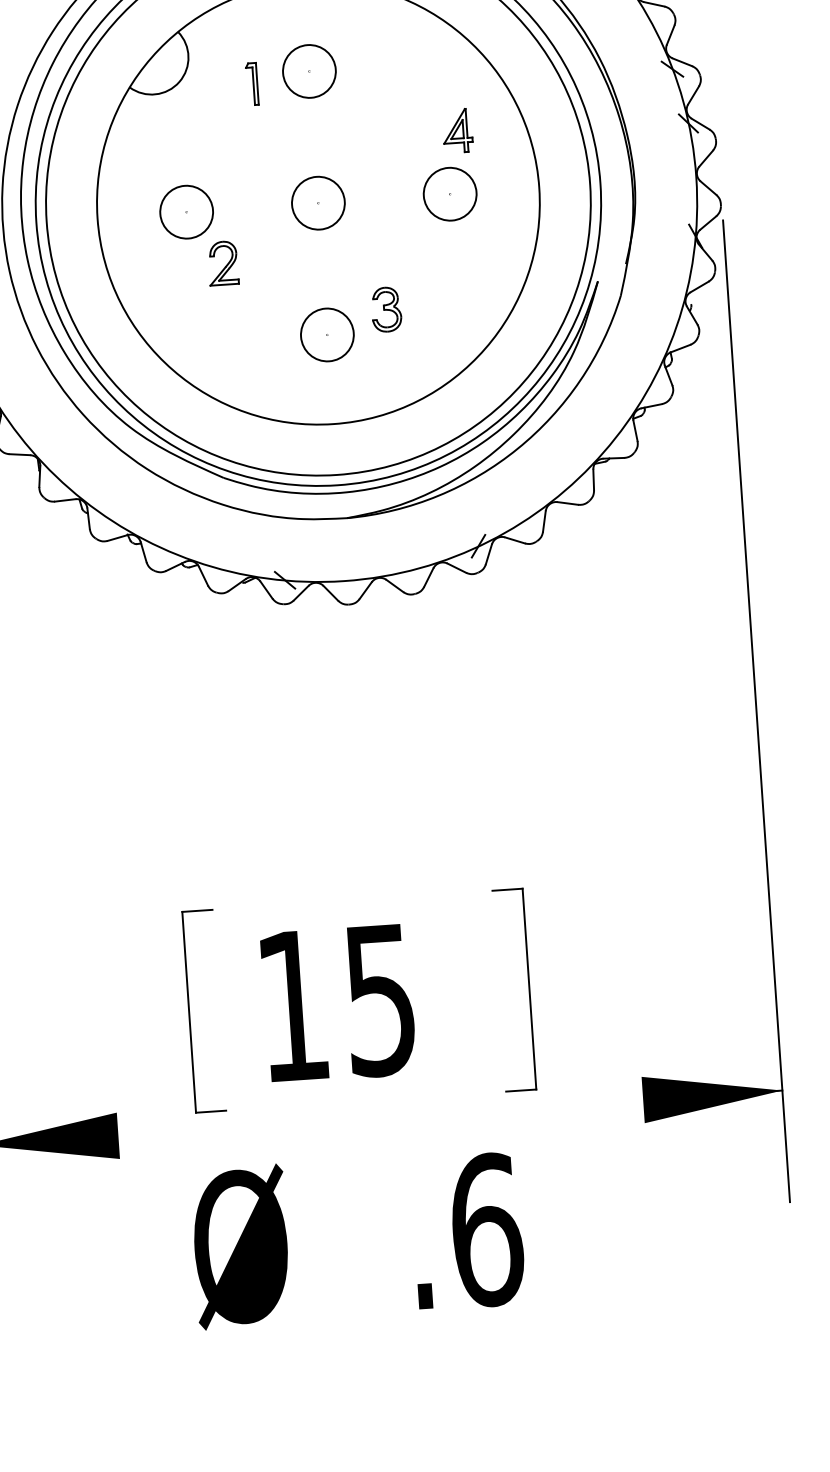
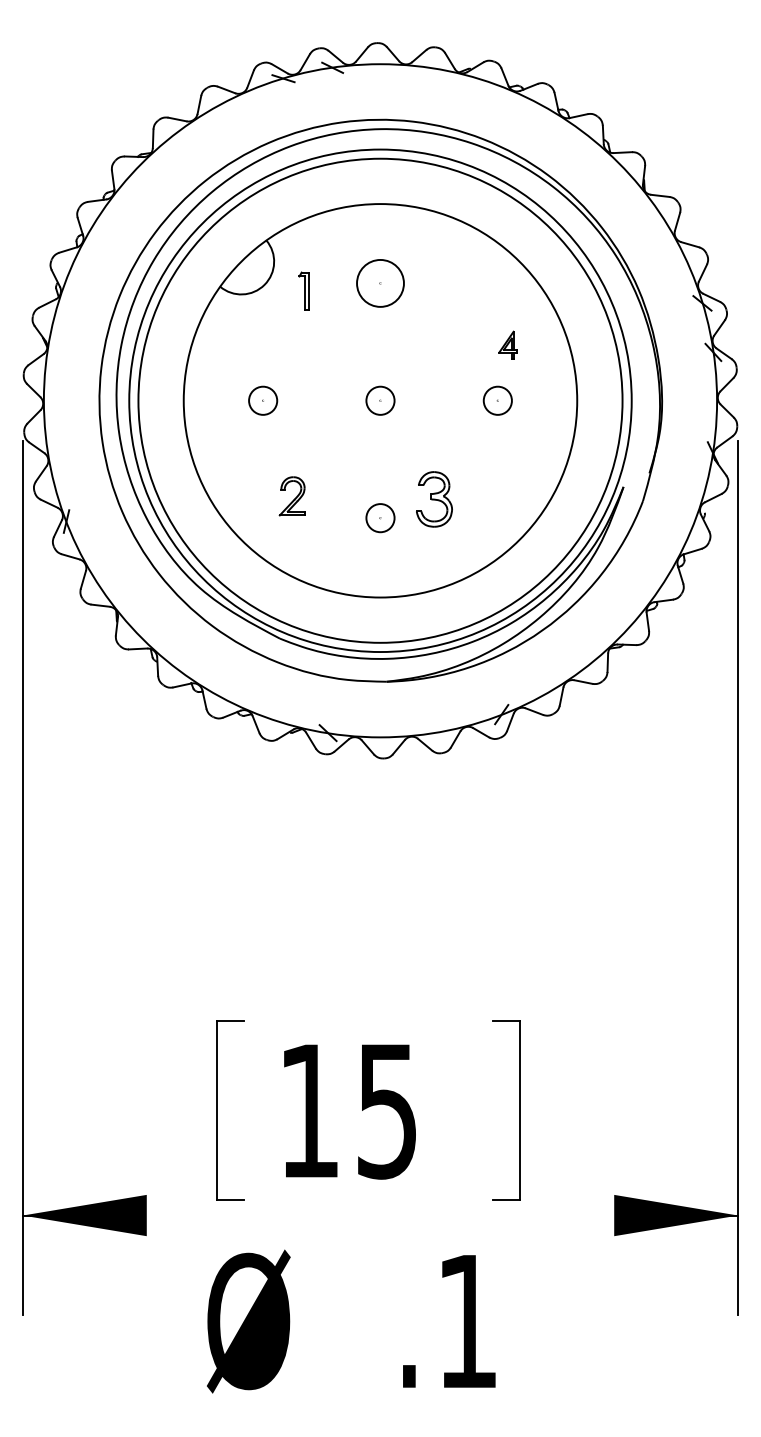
part: (251, 83) -> (303, 290), moved
part: (456, 130) -> (507, 344), size x0.7
circle: (449, 193) -> (497, 400), size x0.6
circle: (318, 202) -> (380, 400), size x0.6
circle: (185, 211) -> (262, 400), size x0.6
part: (222, 263) -> (291, 496), moved
part: (386, 308) -> (434, 498), size x1.4
circle: (327, 334) -> (380, 517), size x0.6
text: (487, 1230) -> (468, 1321), .6 -> .1

